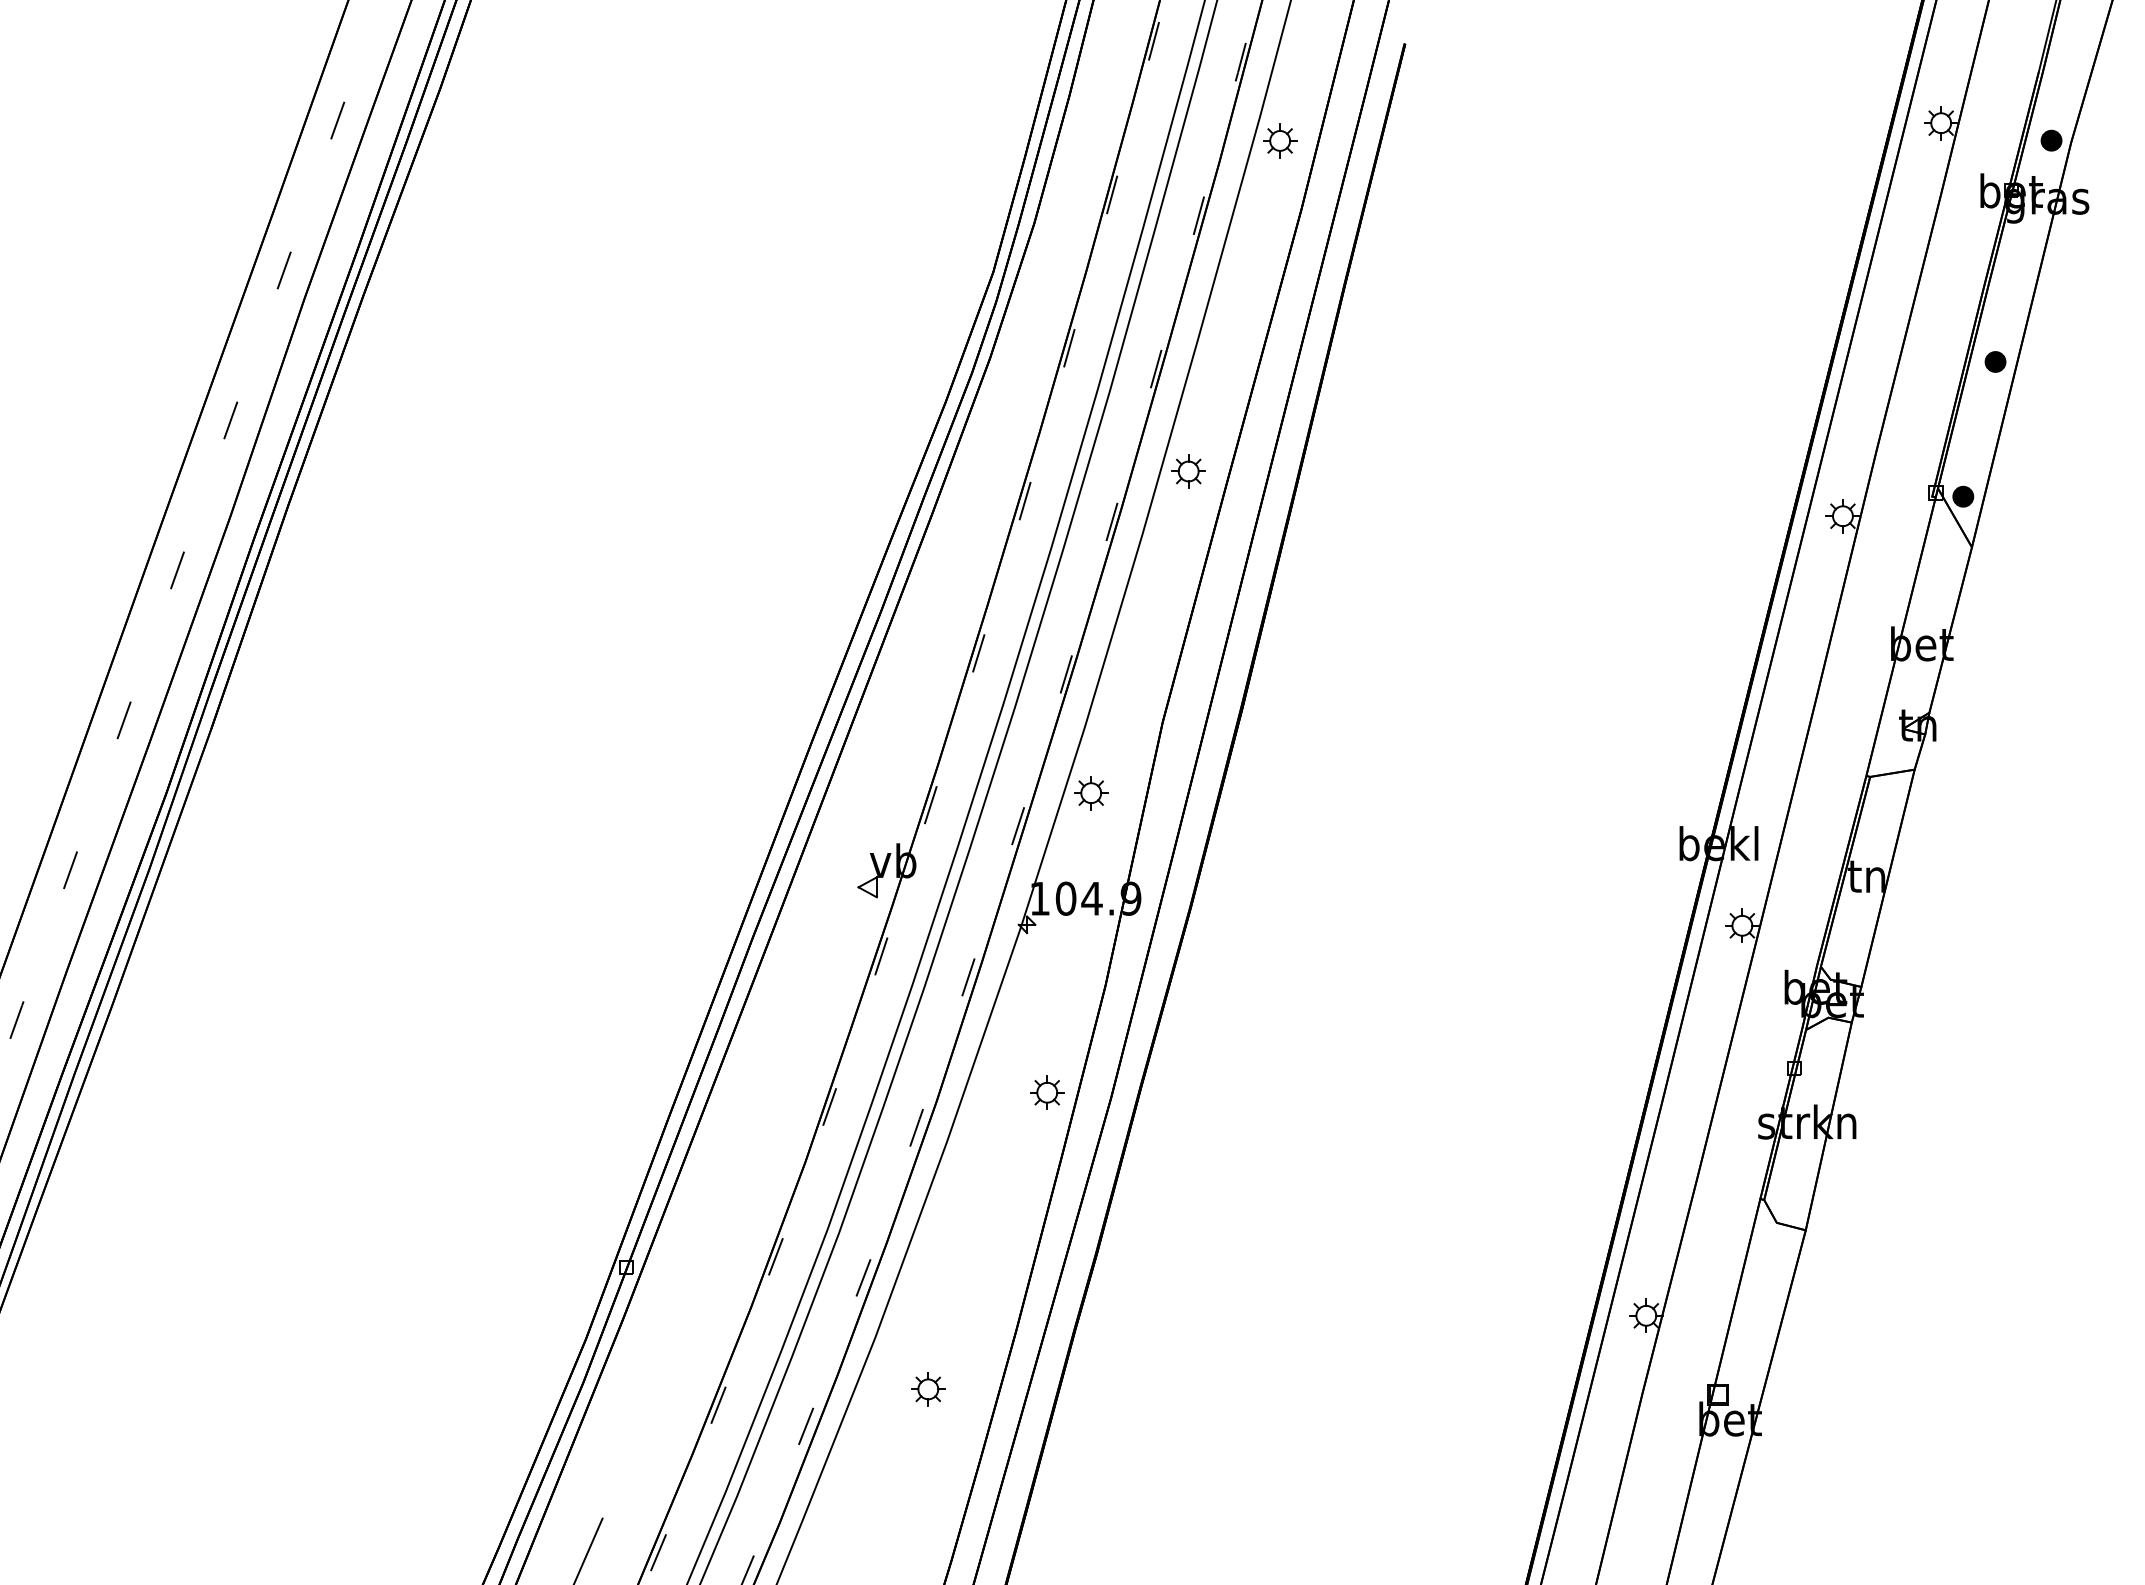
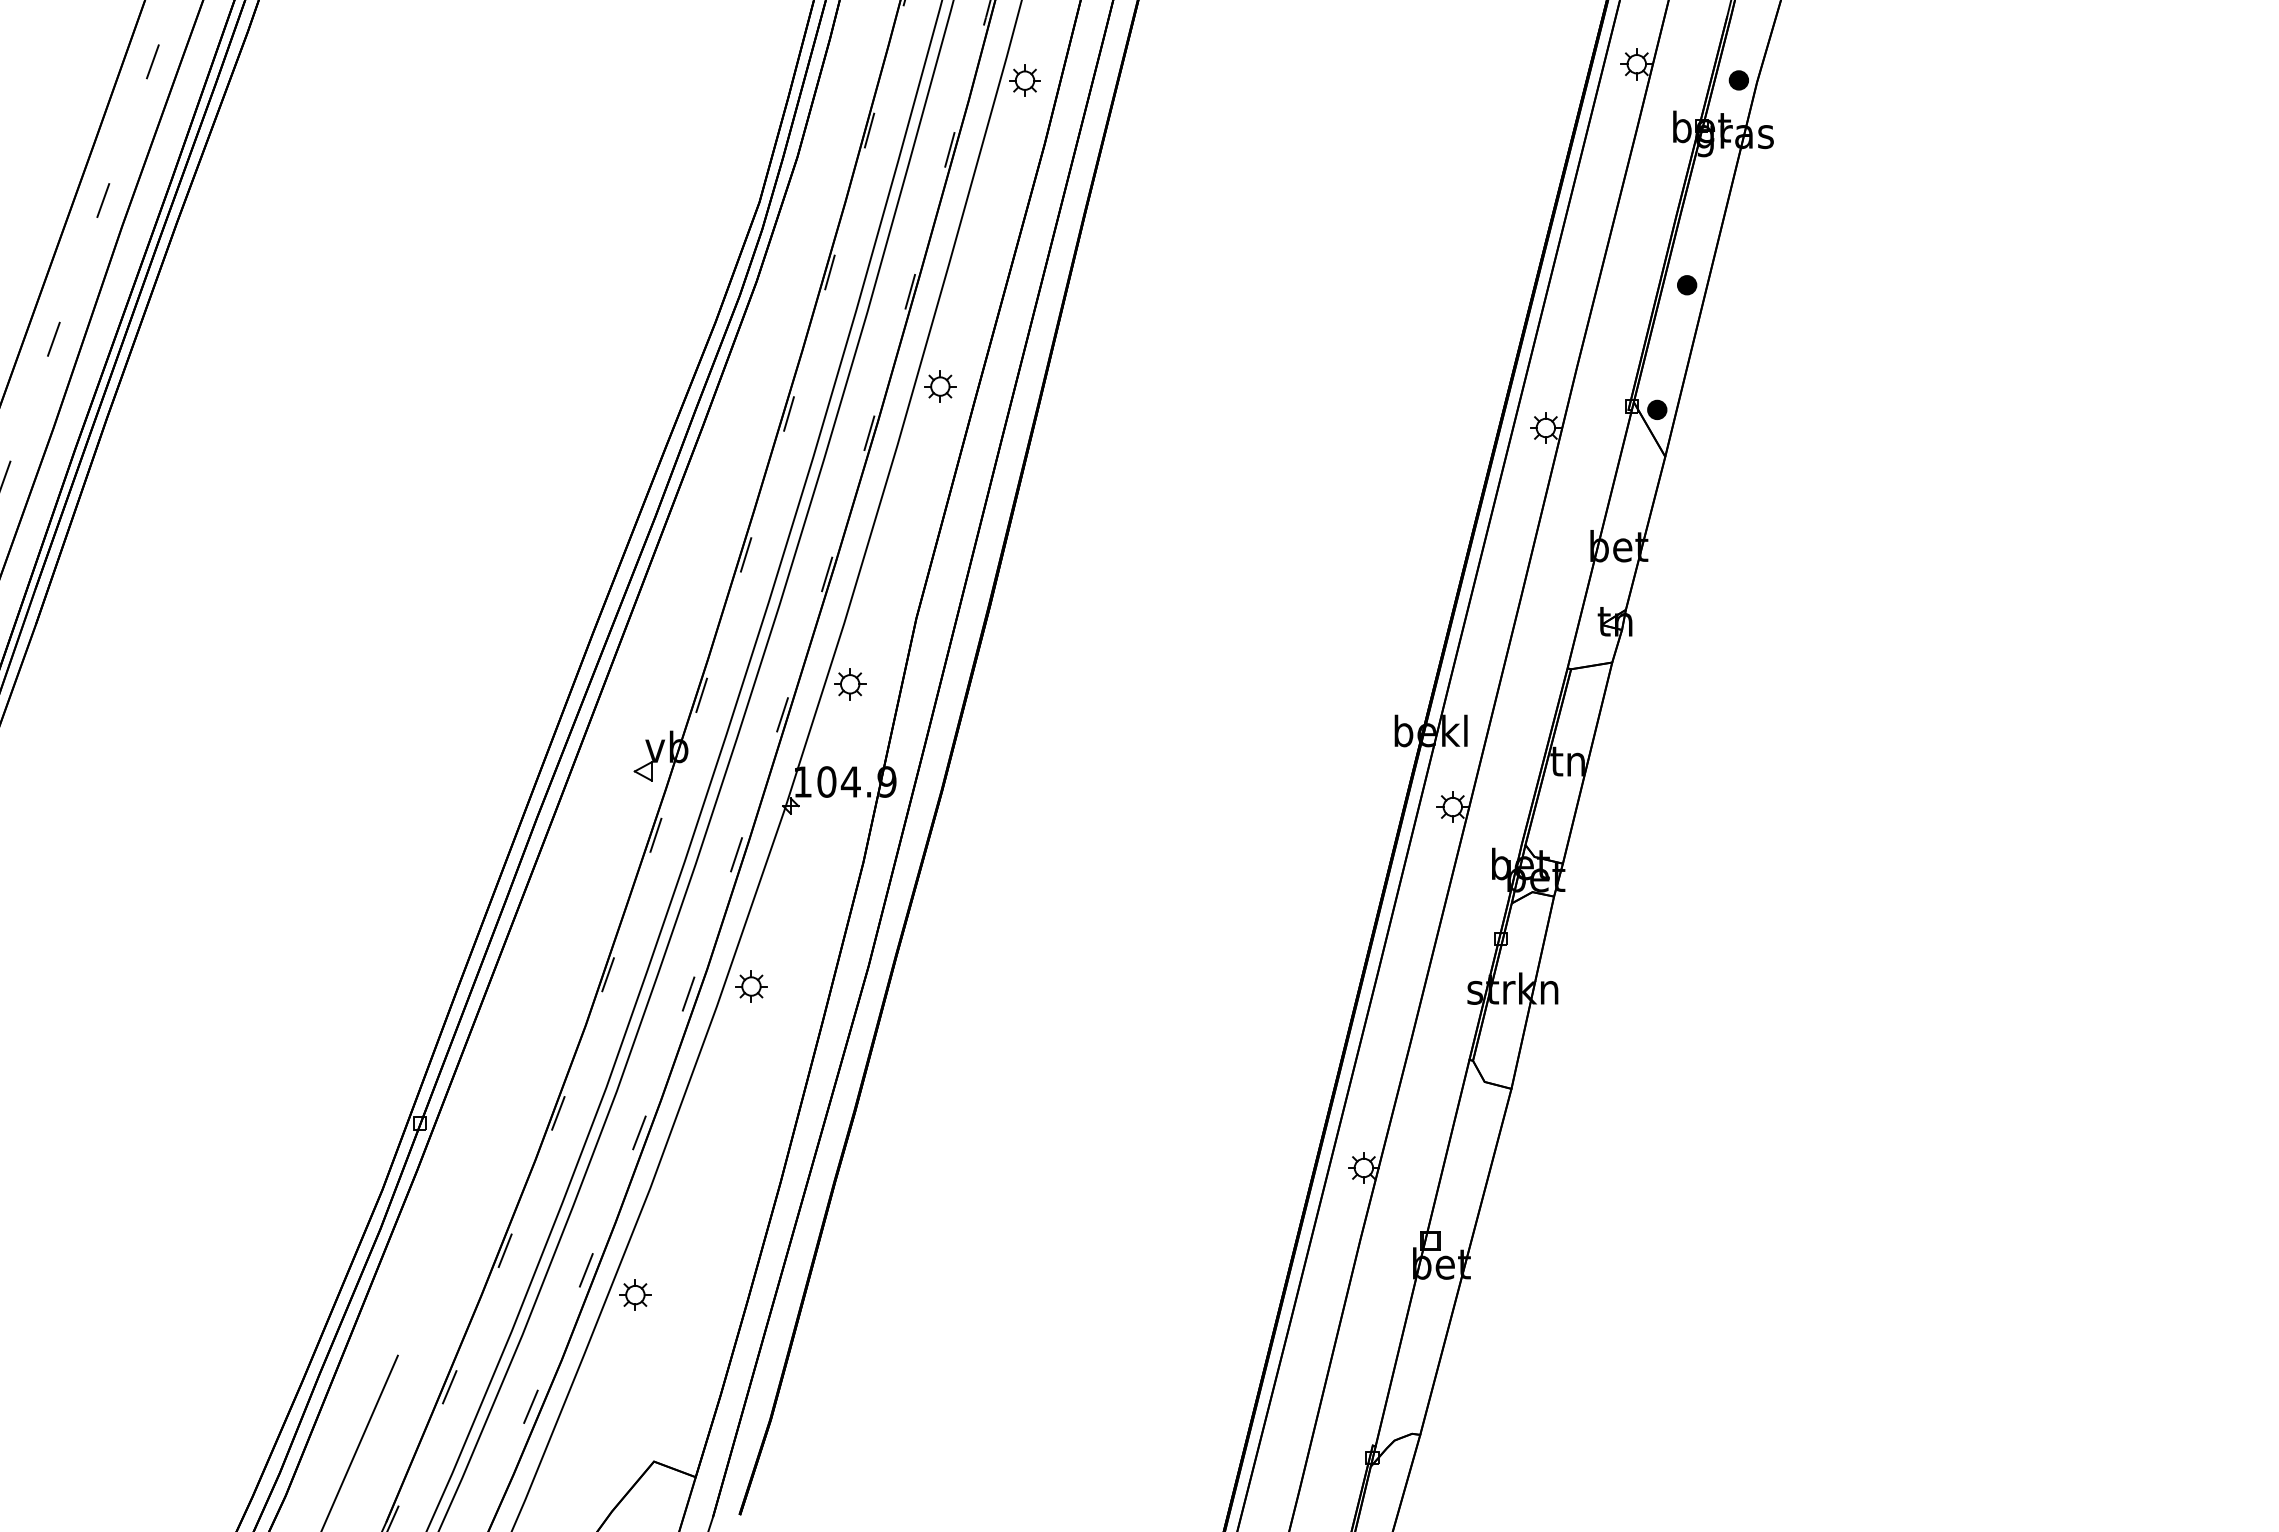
part: (1047, 1092) -> (751, 986), moved
part: (928, 1388) -> (635, 1294), moved

